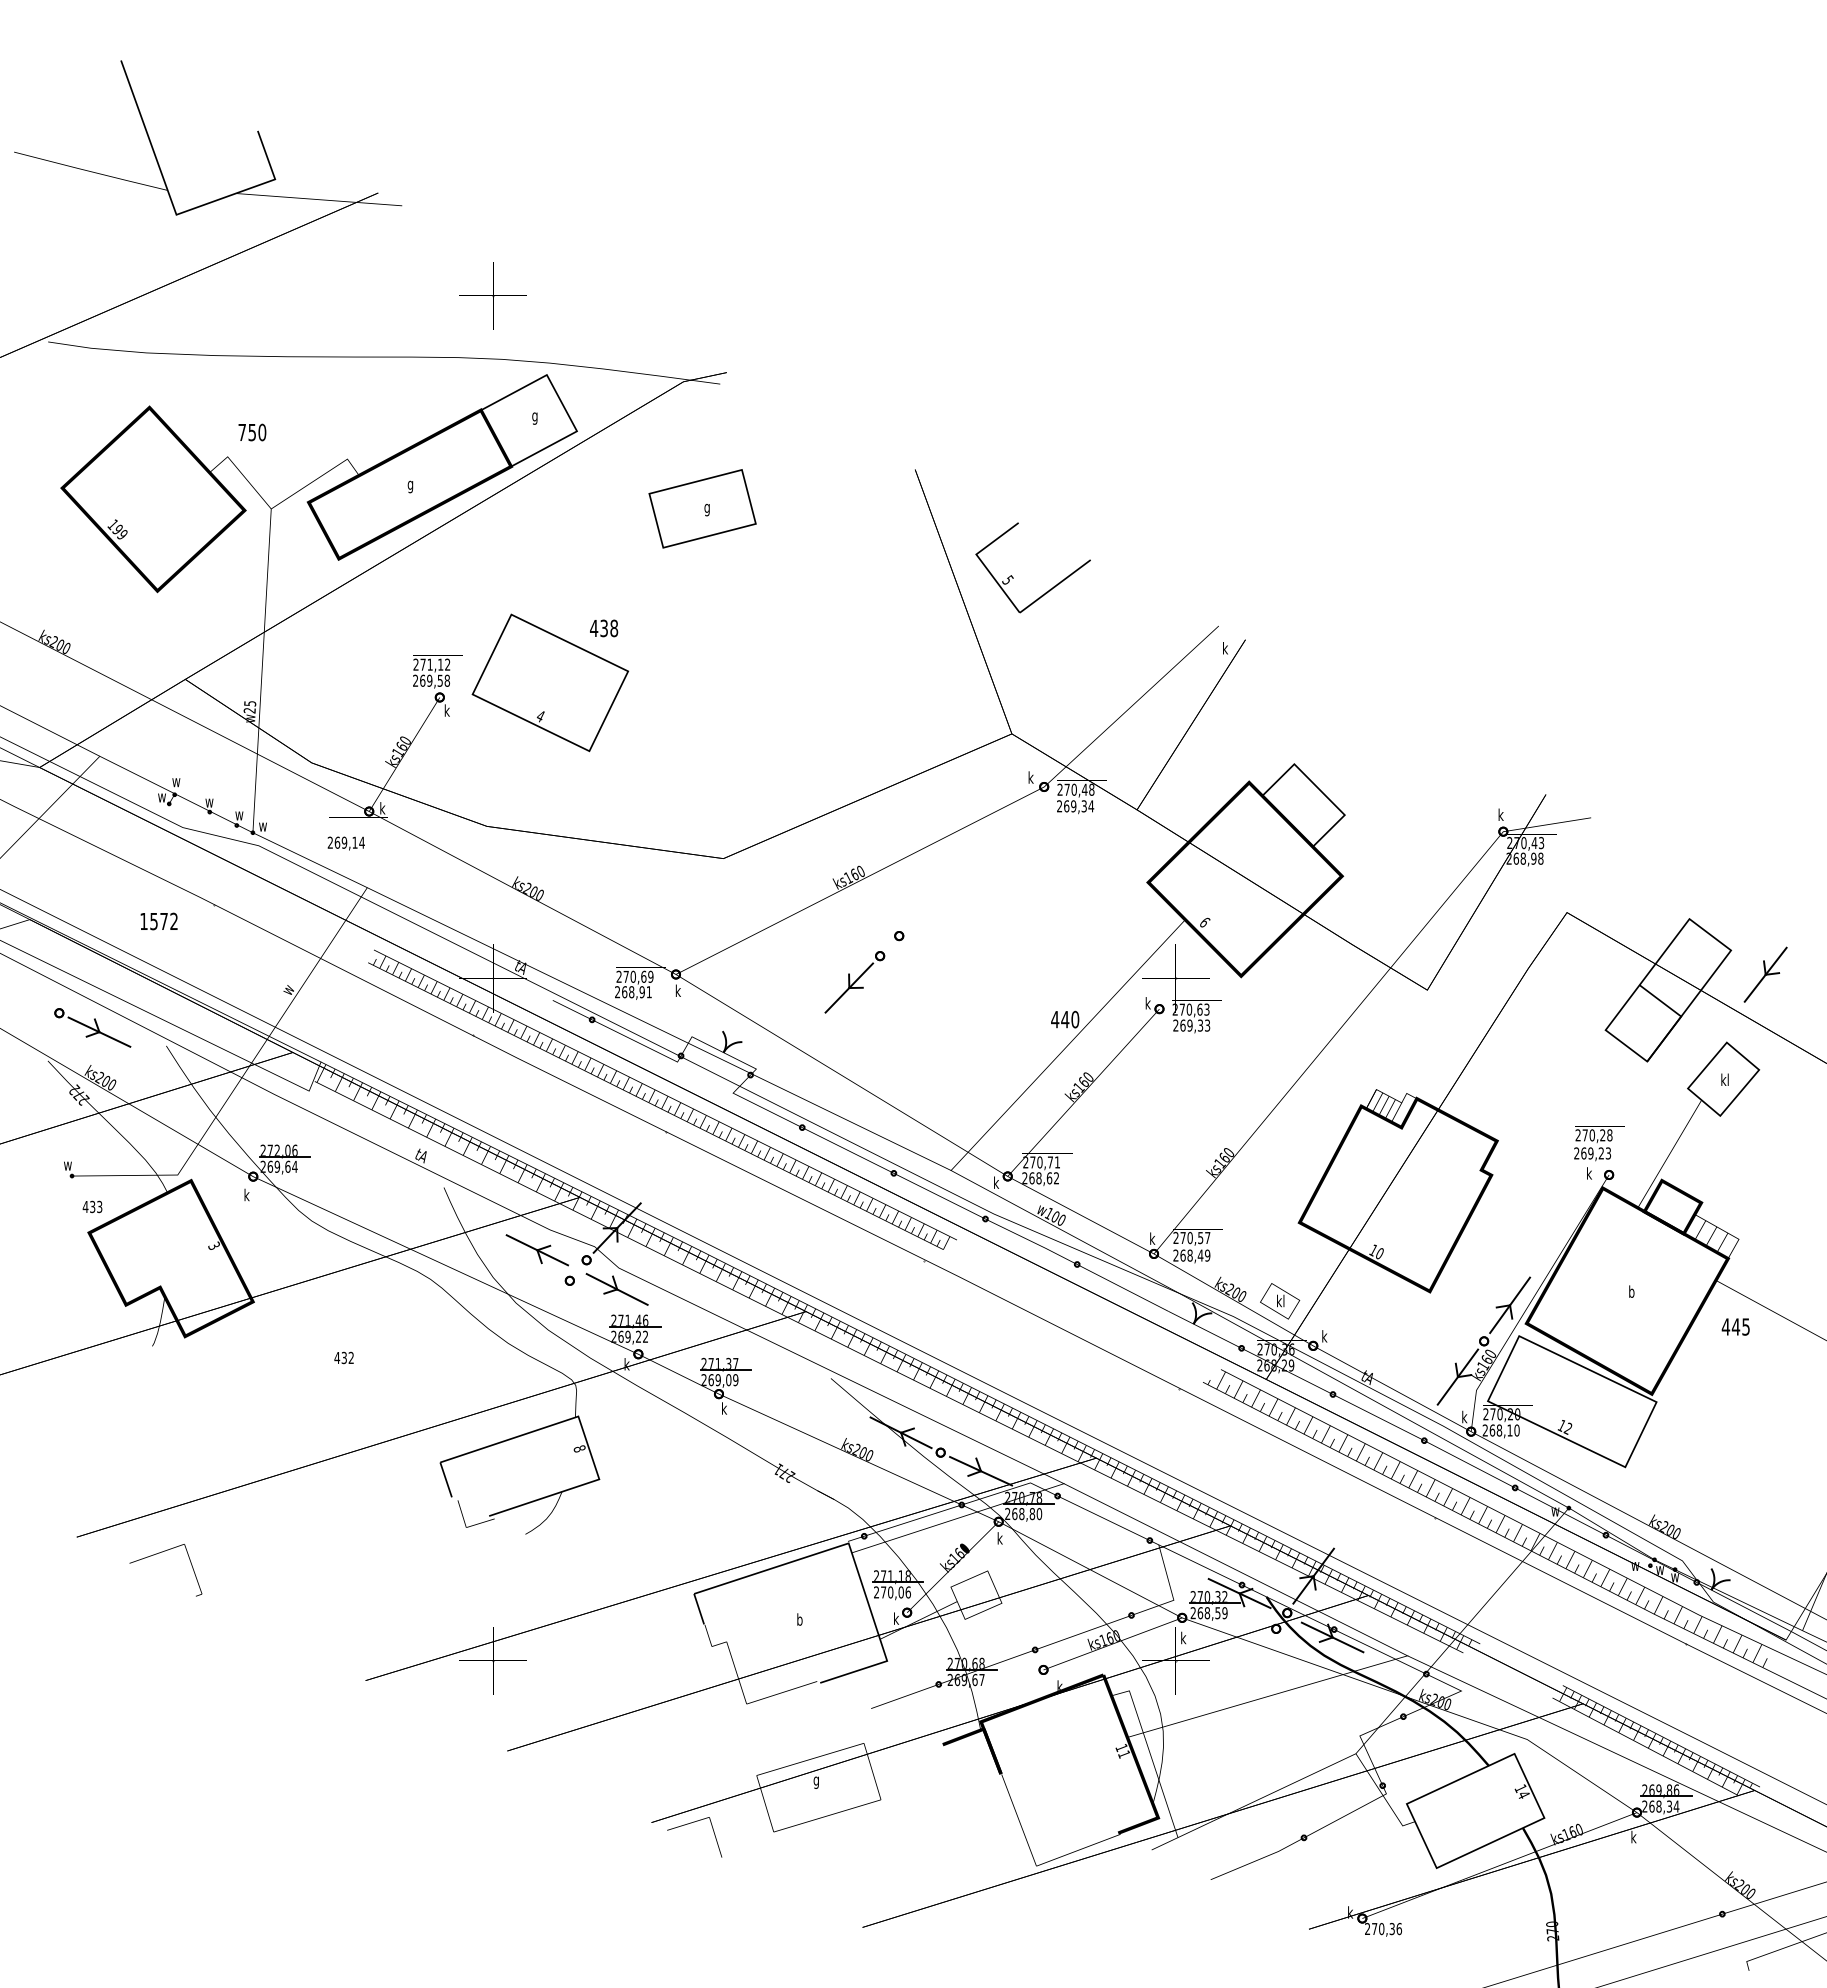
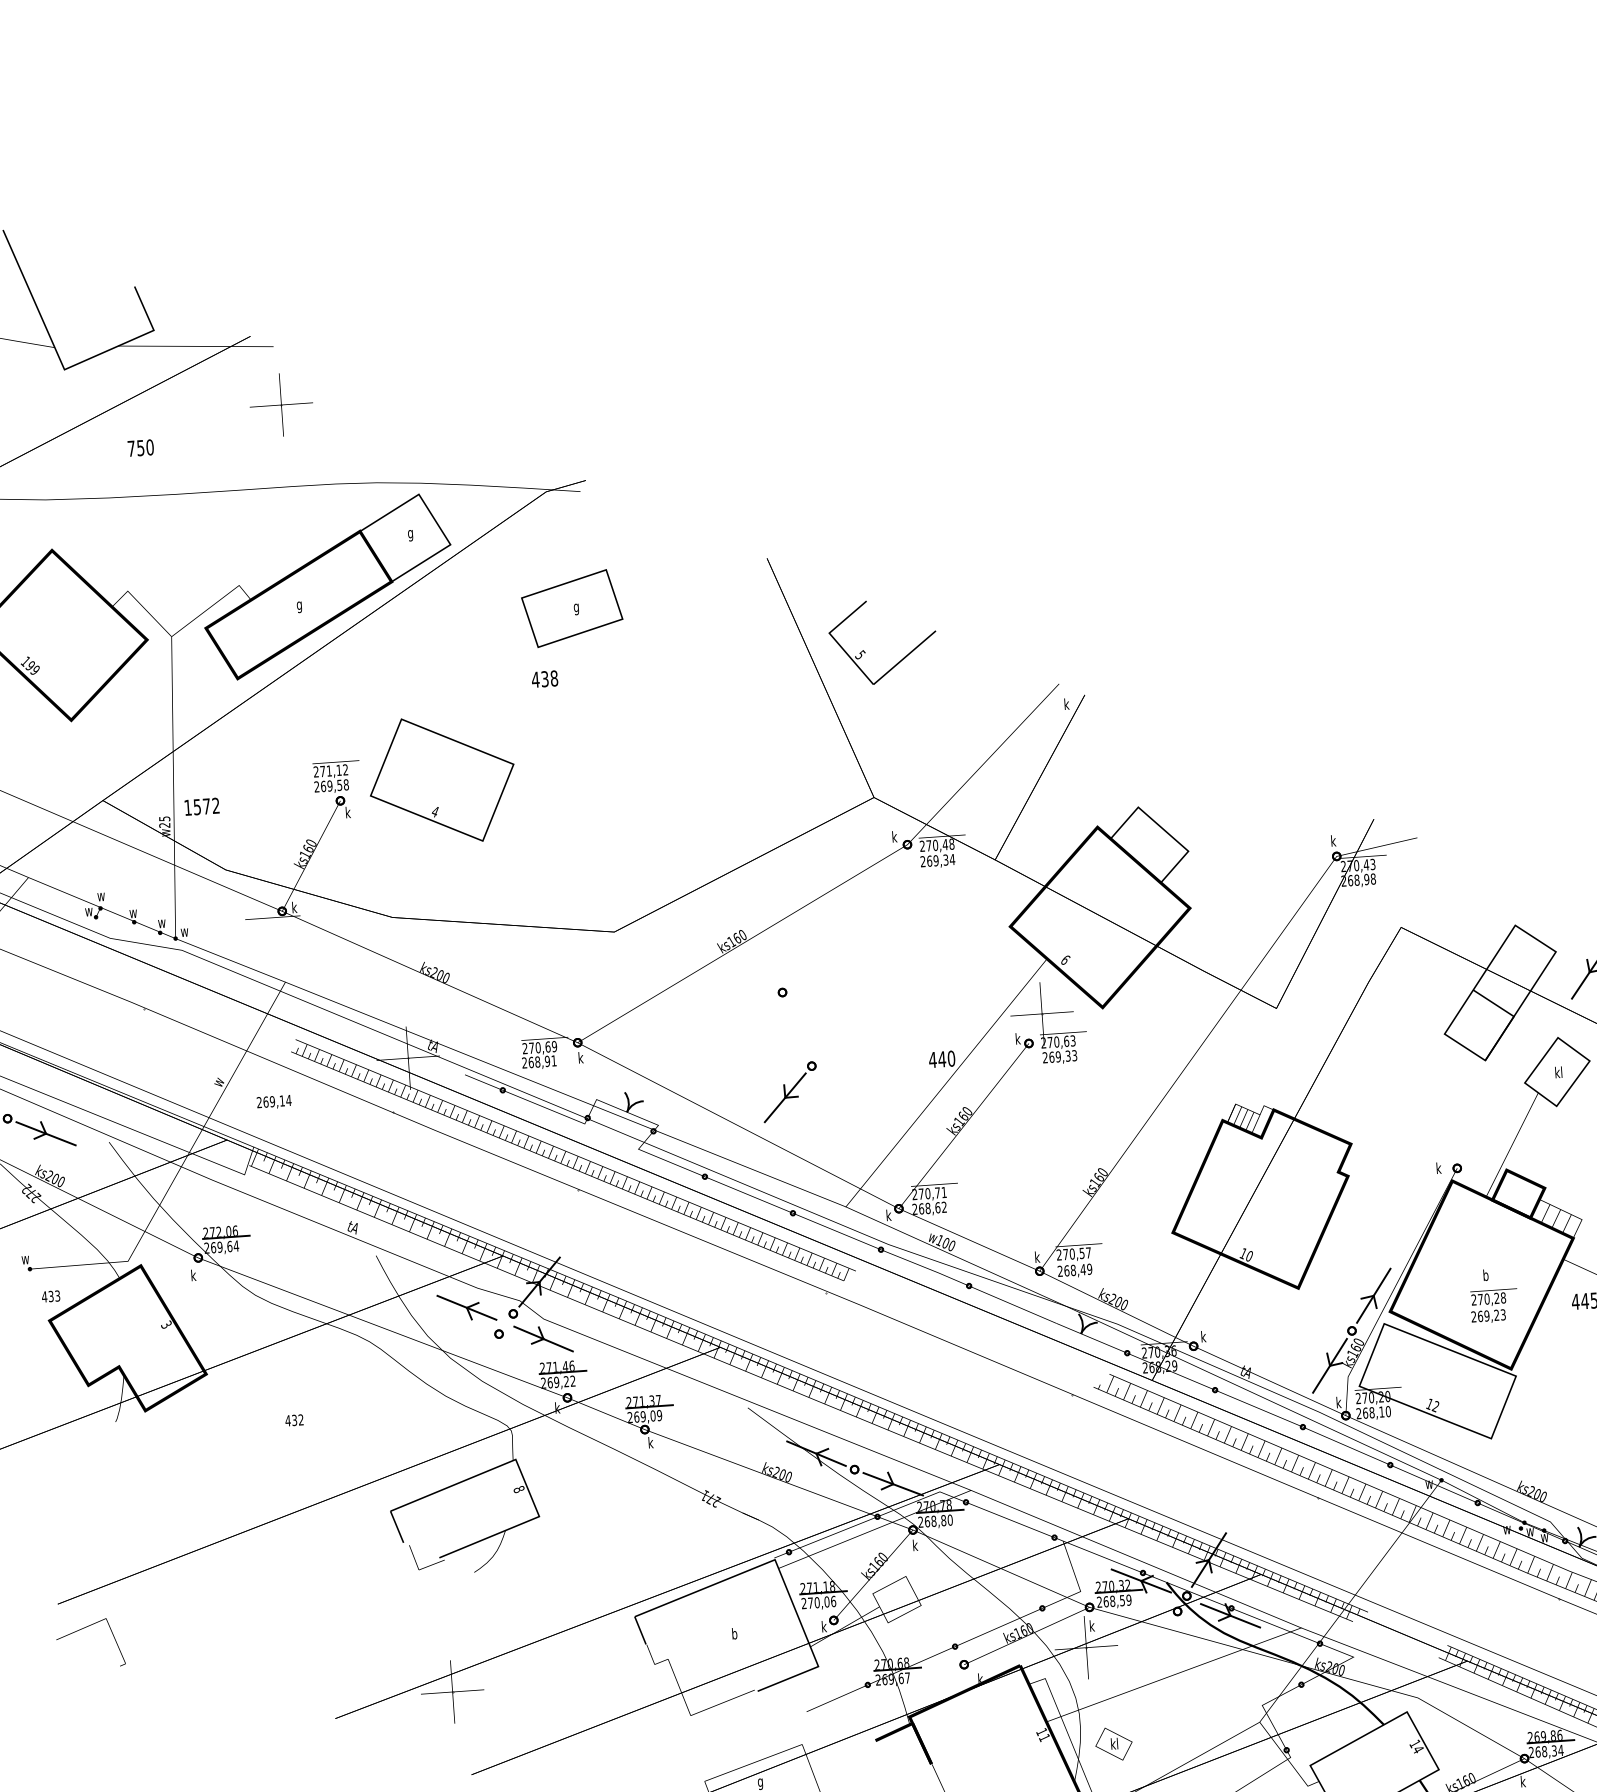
part: (492, 295) -> (280, 404), moved
text: (252, 432) -> (140, 448), moved
text: (604, 628) -> (545, 679), moved
text: (345, 843) -> (273, 1102), moved
text: (158, 921) -> (201, 806), moved
part: (854, 982) -> (789, 1092), moved
text: (1599, 1143) -> (1494, 1306), moved
text: (1280, 1301) -> (1114, 1744), moved
part: (159, 1553) -> (83, 1628), moved

